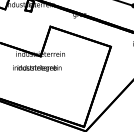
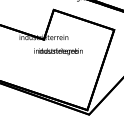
text: (37, 68) -> (58, 51), moved

